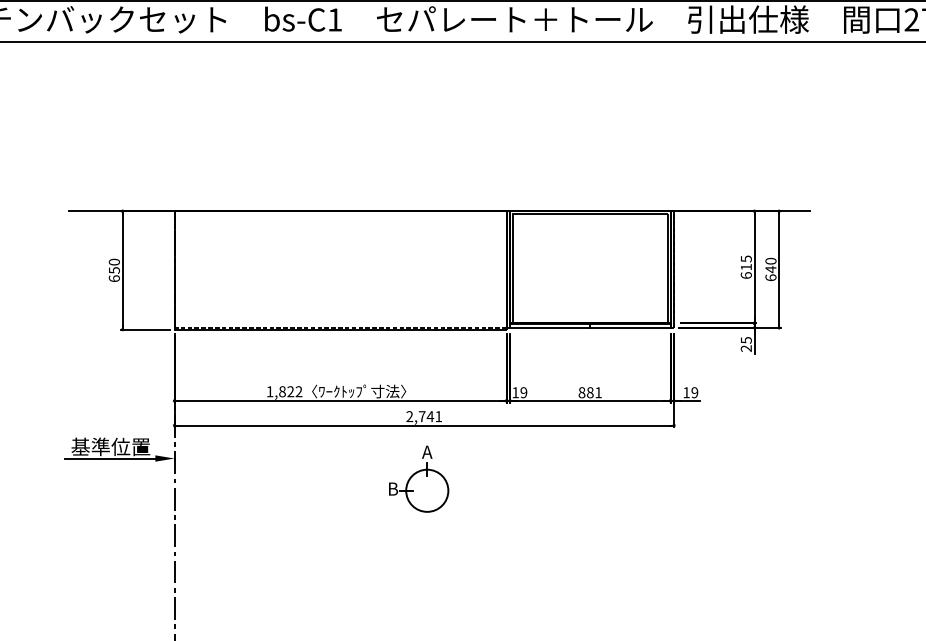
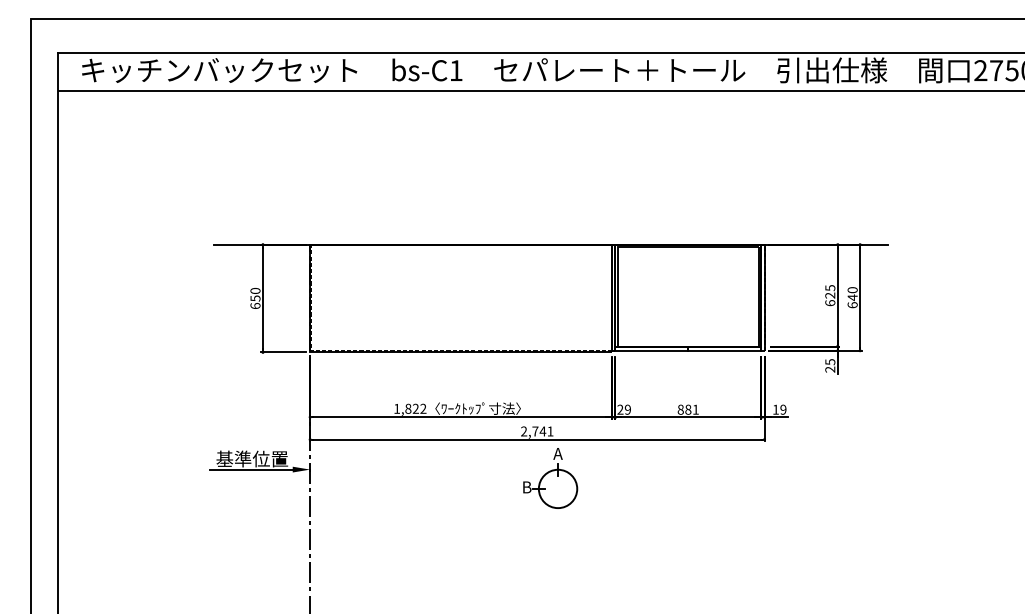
text: (746, 267) -> (830, 295), 615 -> 625
text: (515, 392) -> (620, 409), 19 -> 29
part: (418, 479) -> (550, 478), moved

